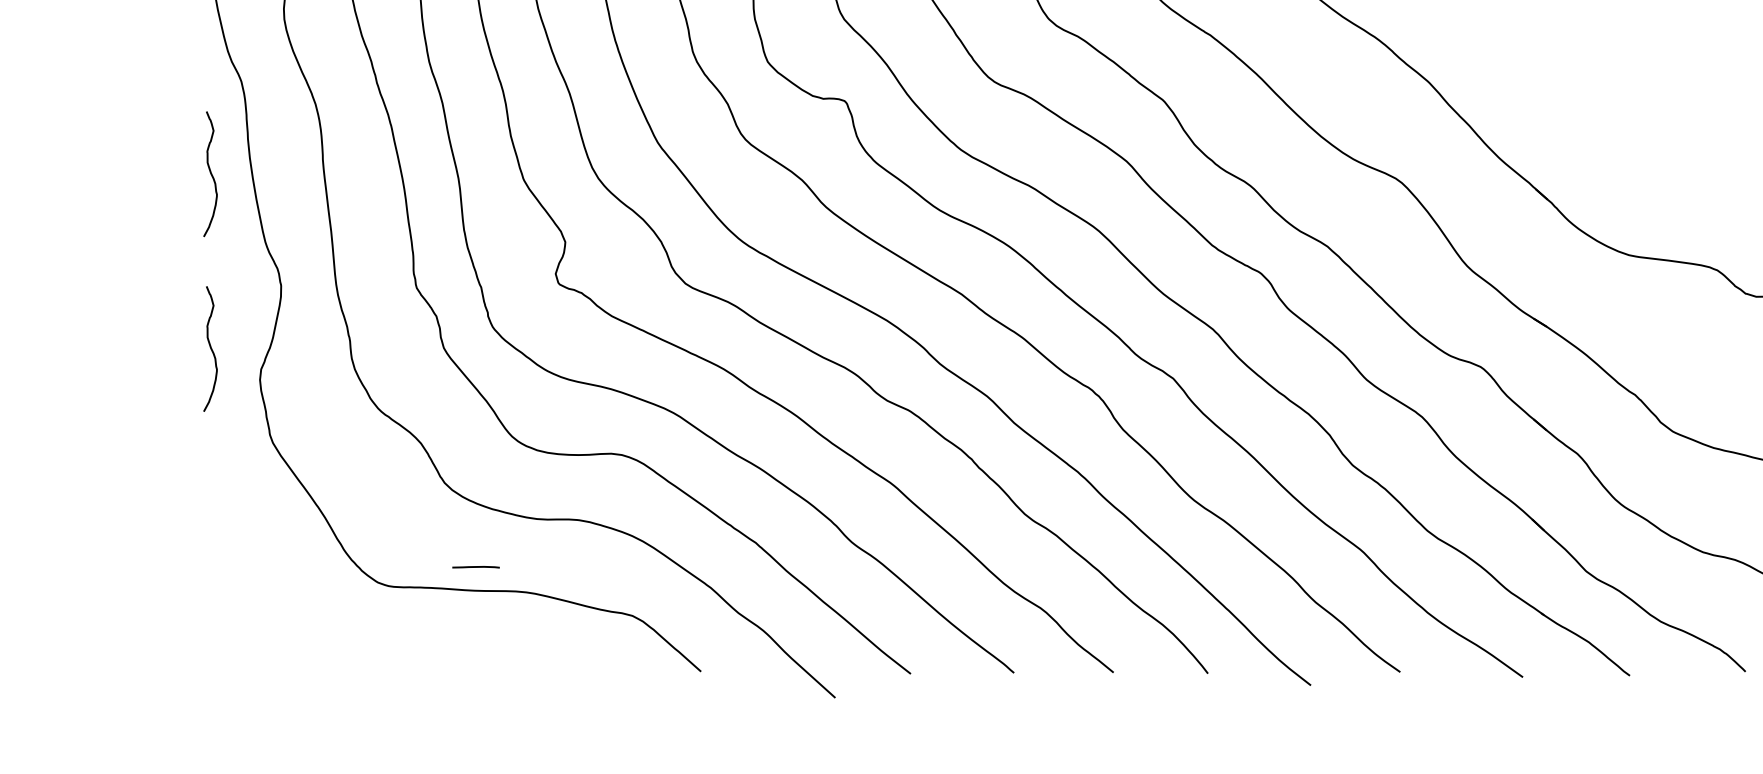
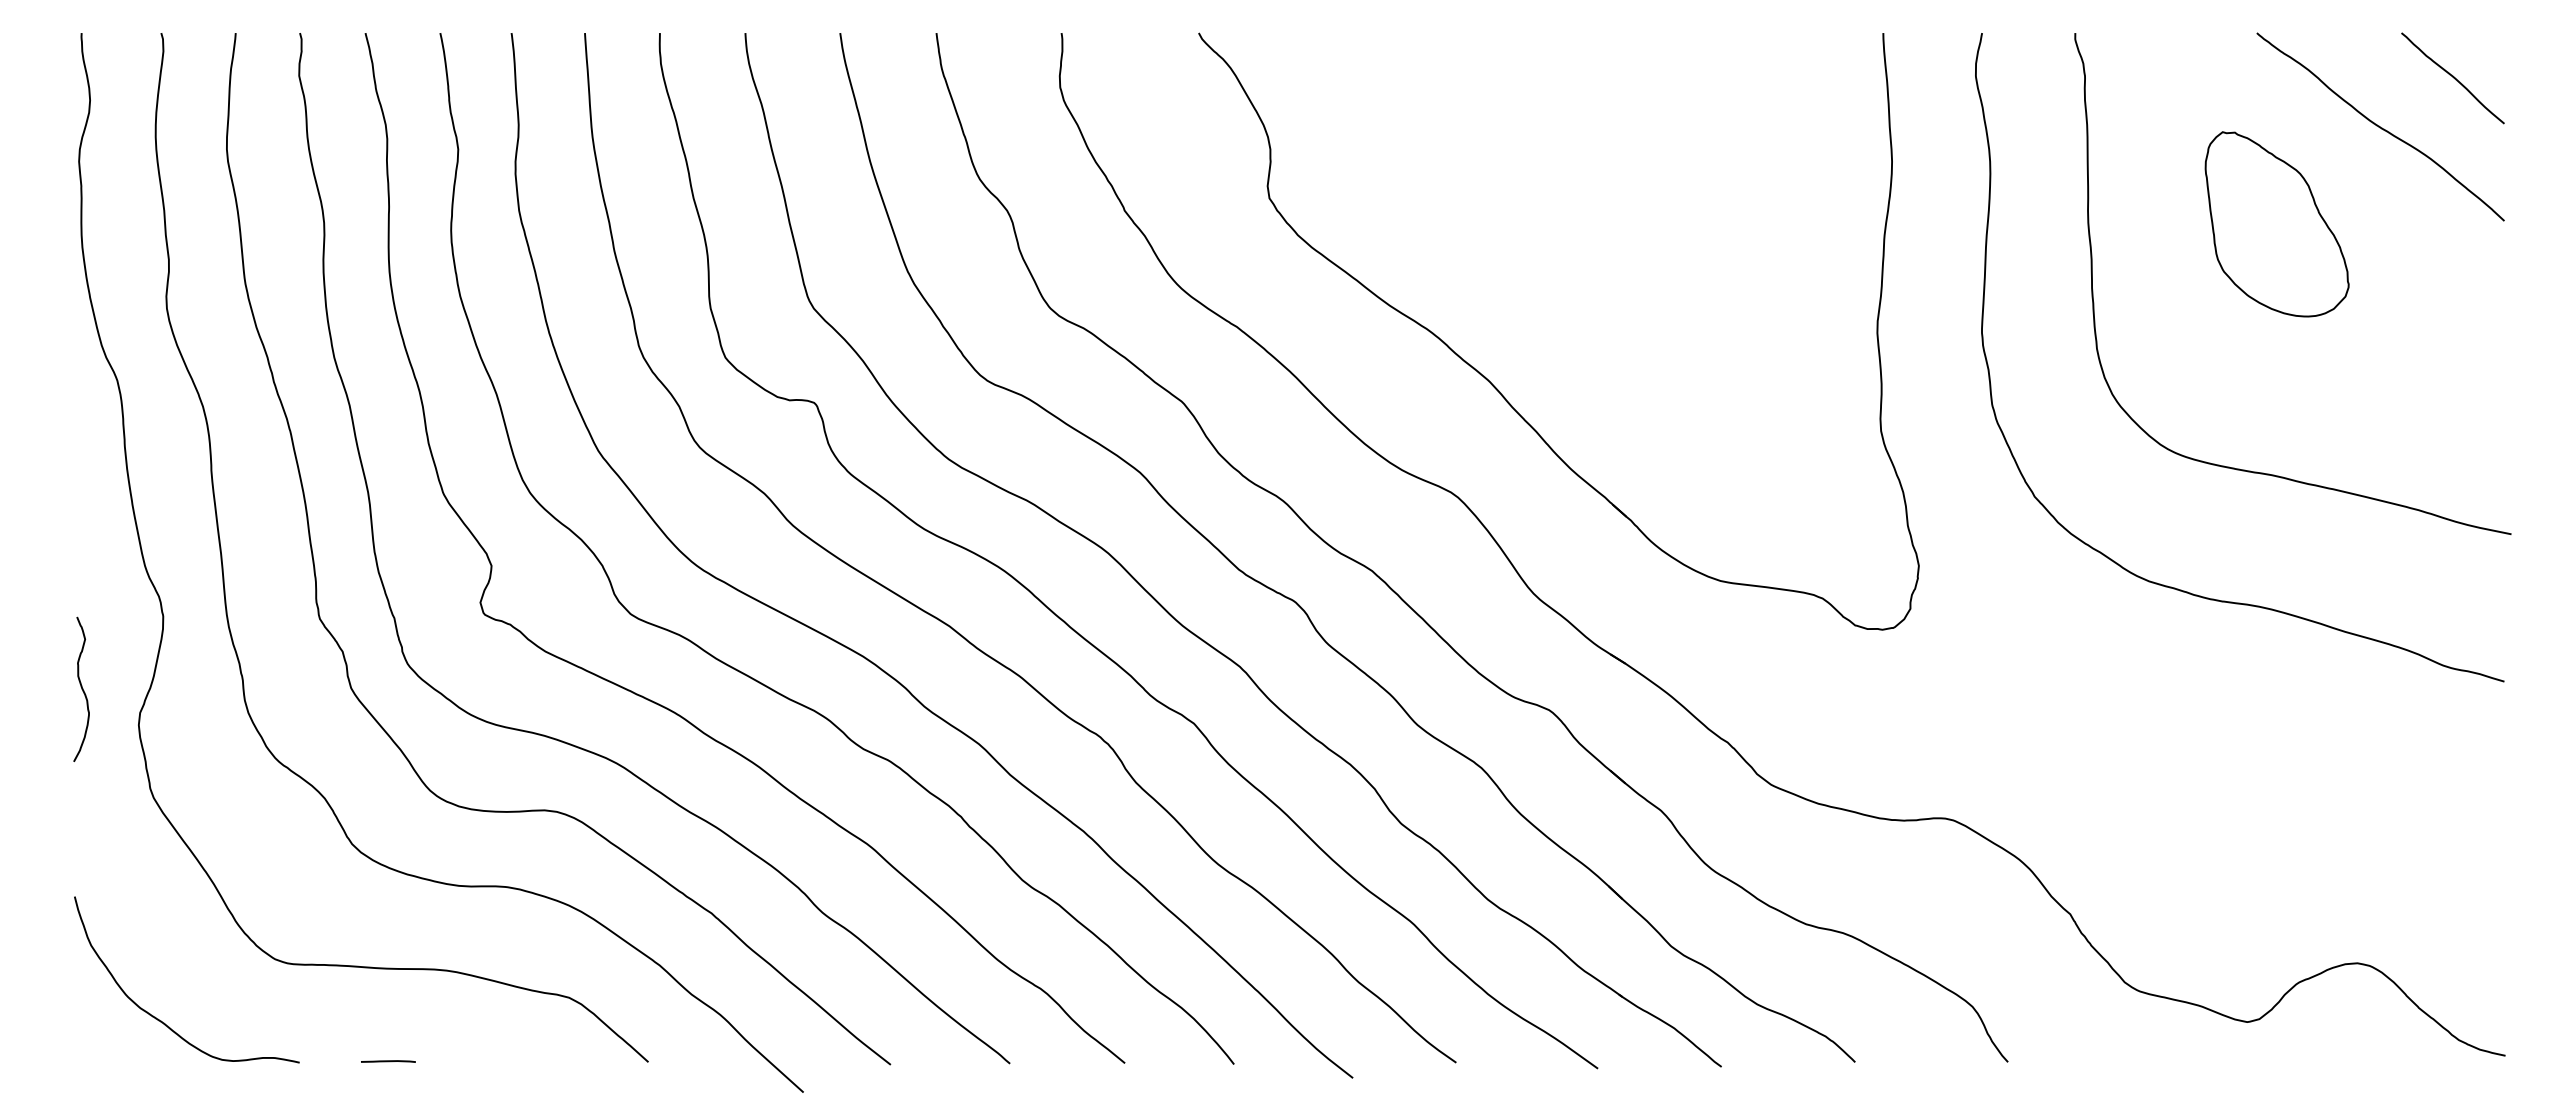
curve: (210, 173) -> (81, 486), removed
line: (476, 567) -> (388, 1061), moved
curve: (277, 633) -> (158, 1018), added

